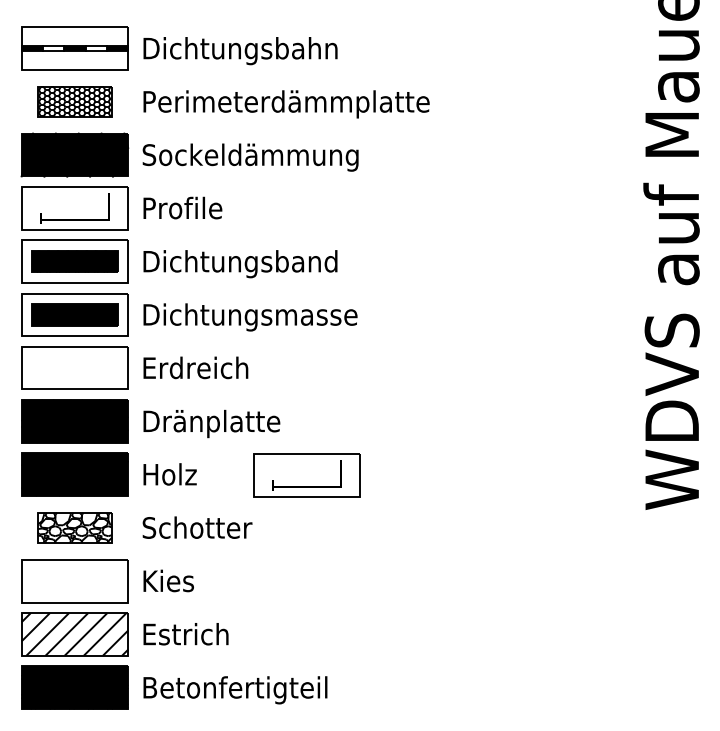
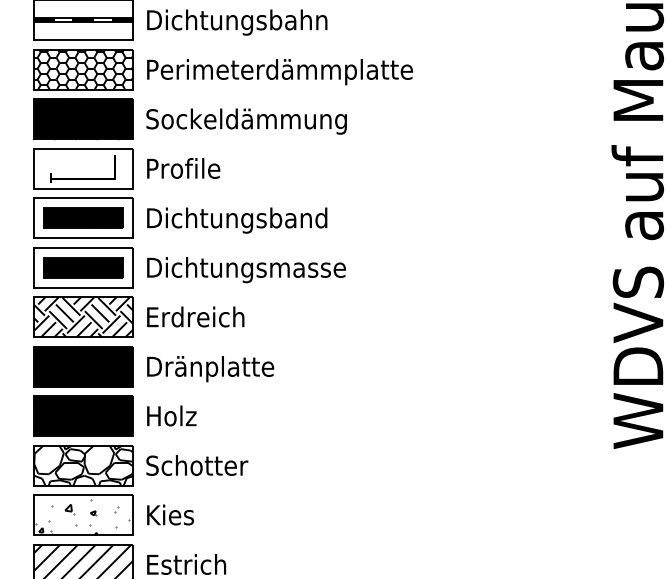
part: (74, 101) -> (82, 69), size x1.43
hatch: (74, 367) -> (82, 316), added
part: (306, 475) -> (298, 417), removed
part: (74, 527) -> (82, 465), size x1.43
hatch: (73, 583) -> (82, 517), added

